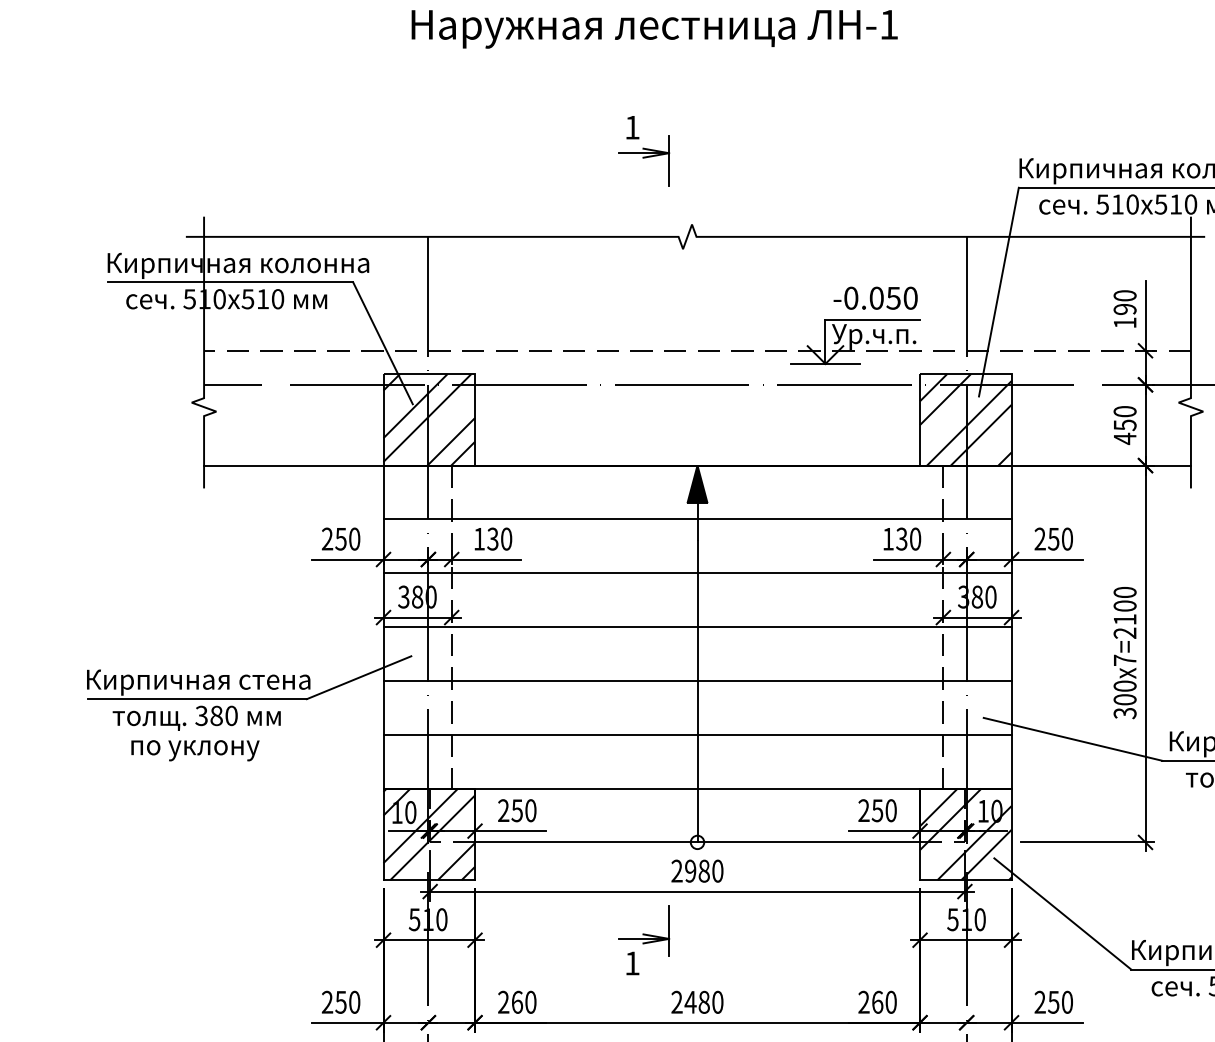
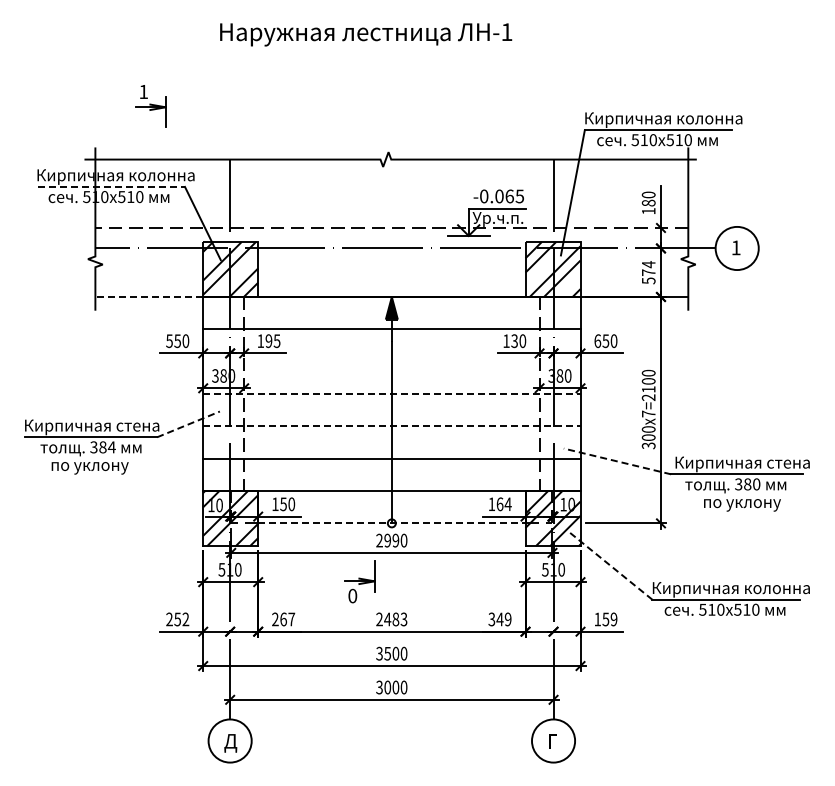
part: (643, 151) -> (150, 106), moved
line: (230, 281) -> (111, 186), solid -> dashed
text: (901, 298) -> (514, 196), -0.050 -> -0.065
text: (1124, 308) -> (648, 202), 190 -> 180
text: (1124, 424) -> (648, 272), 450 -> 574
line: (294, 464) -> (149, 296), solid -> dashed
text: (498, 538) -> (272, 340), 130 -> 195
text: (327, 539) -> (169, 341), 250 -> 550
text: (1039, 539) -> (597, 341), 250 -> 650
line: (696, 572) -> (391, 361), removed
line: (696, 627) -> (391, 394), solid -> dashed
line: (359, 677) -> (188, 424), solid -> dashed
line: (696, 681) -> (391, 426), solid -> dashed
text: (230, 716) -> (111, 447), 380 -> 384
line: (1073, 739) -> (617, 461), solid -> dashed
text: (503, 809) -> (275, 503), 250 -> 150
text: (876, 811) -> (499, 504), 250 -> 164
line: (696, 842) -> (391, 523), solid -> dashed
text: (703, 870) -> (395, 540), 2980 -> 2990
line: (1063, 914) -> (611, 566), solid -> dashed
text: (632, 962) -> (352, 595), 1 -> 0
text: (354, 1002) -> (185, 619), 250 -> 252
text: (530, 1002) -> (291, 619), 260 -> 267
text: (716, 1002) -> (403, 619), 2480 -> 2483
text: (876, 1002) -> (499, 619), 260 -> 349
text: (1053, 1002) -> (605, 619), 250 -> 159

